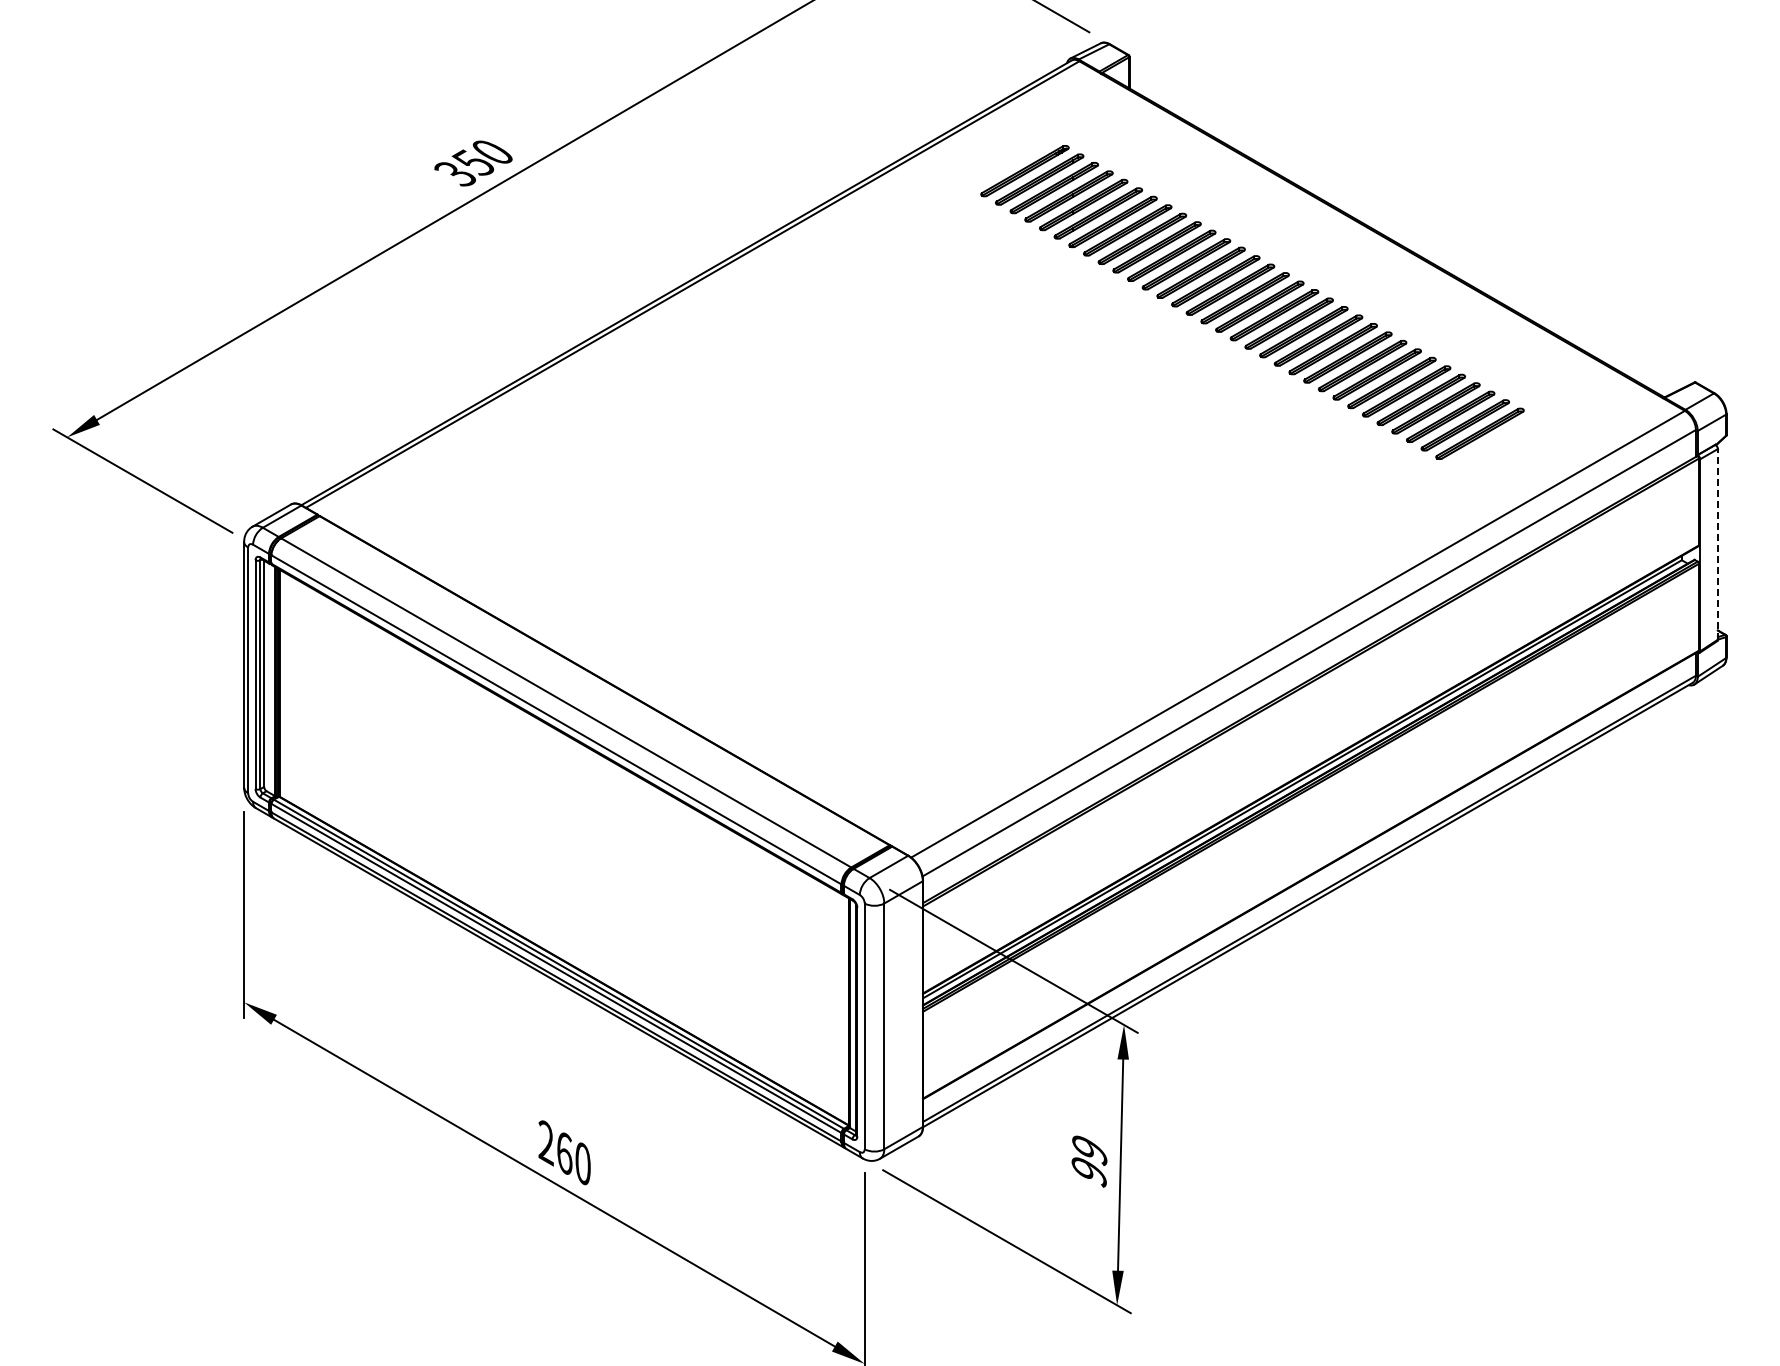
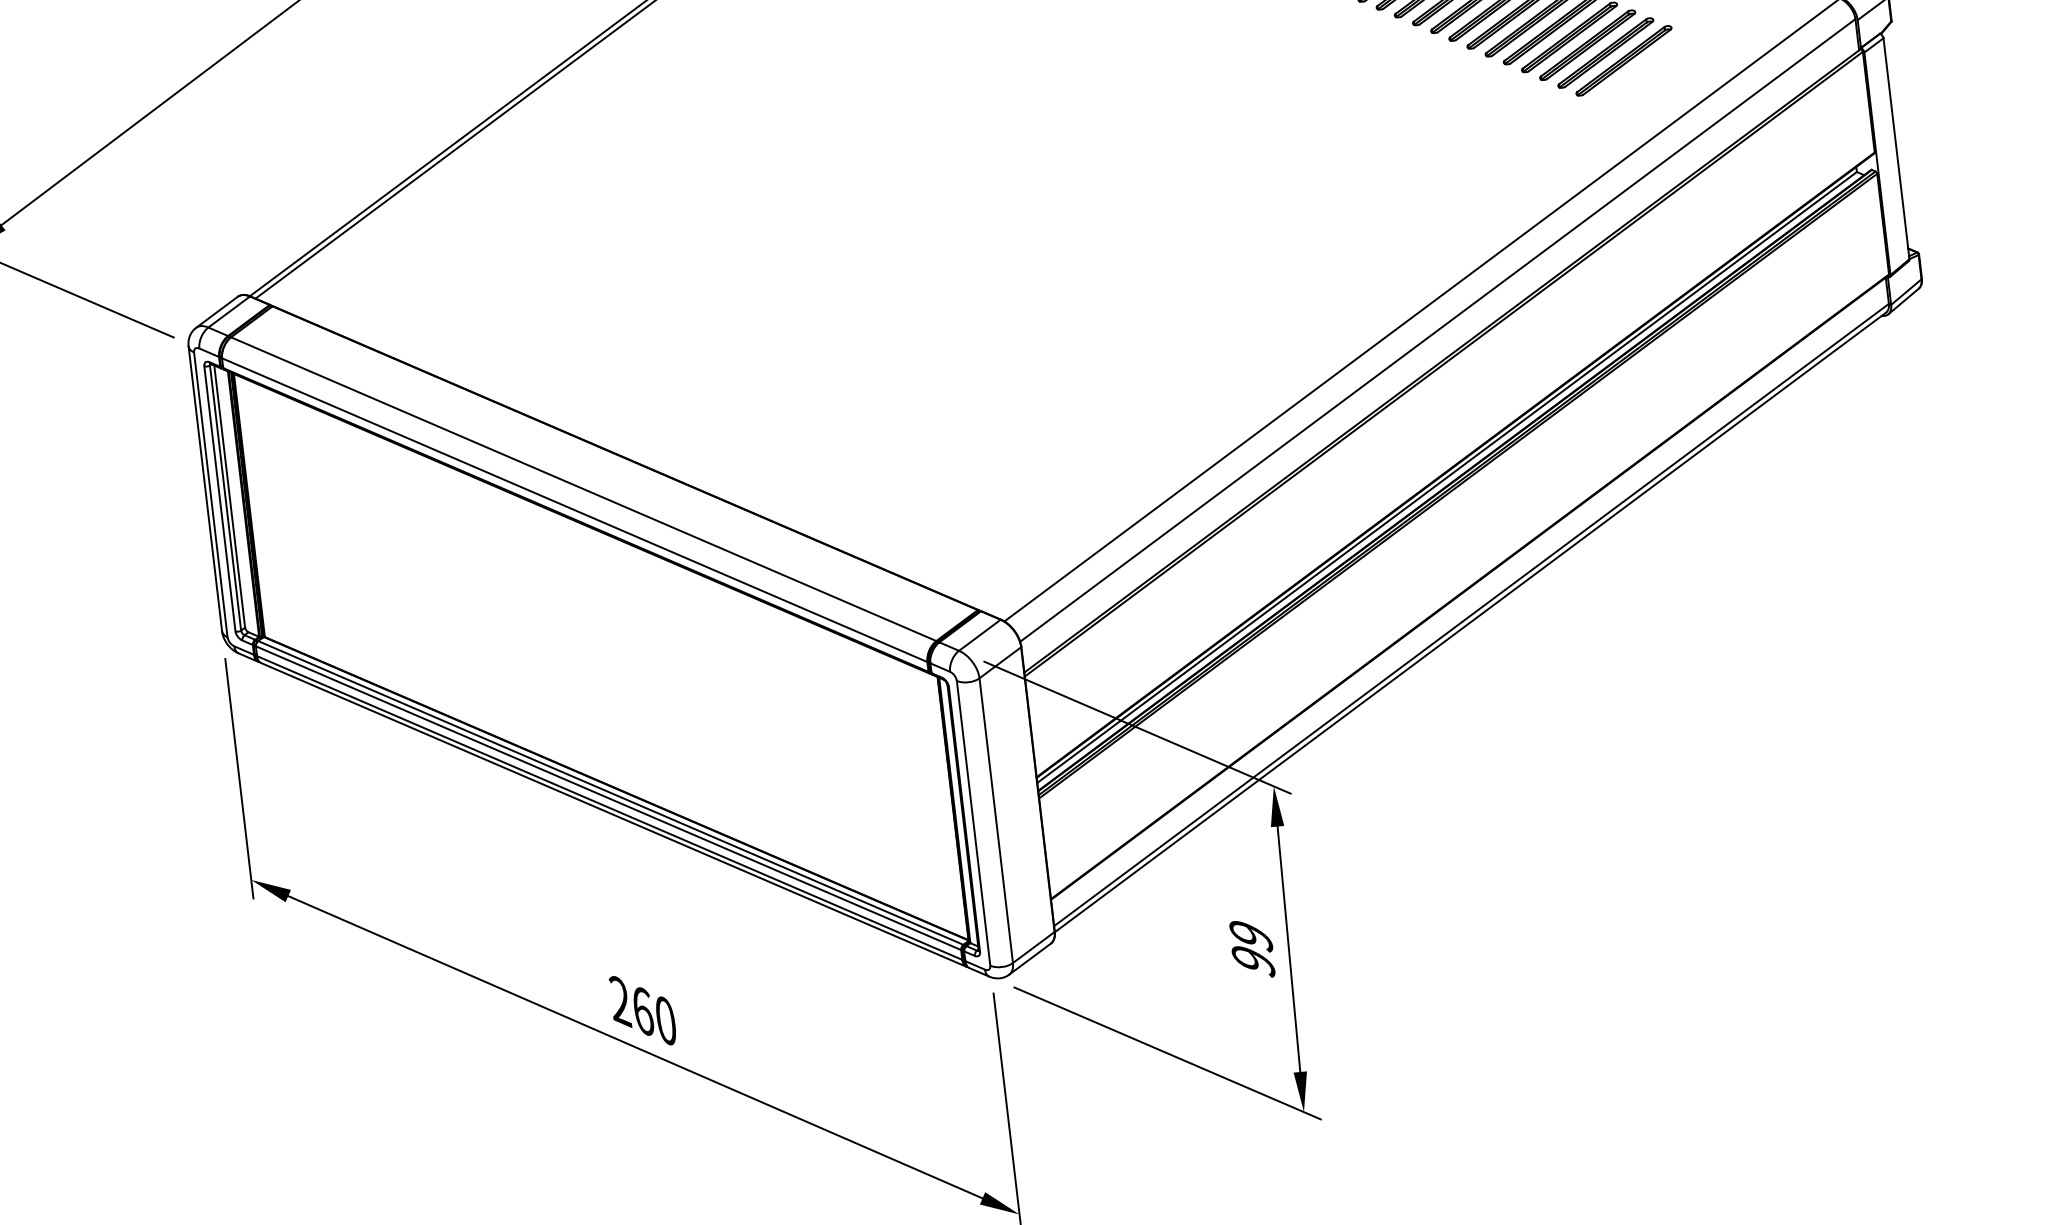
part: (1494, 442) -> (1623, 61), added
line: (1717, 543) -> (1895, 147), dashed -> solid

